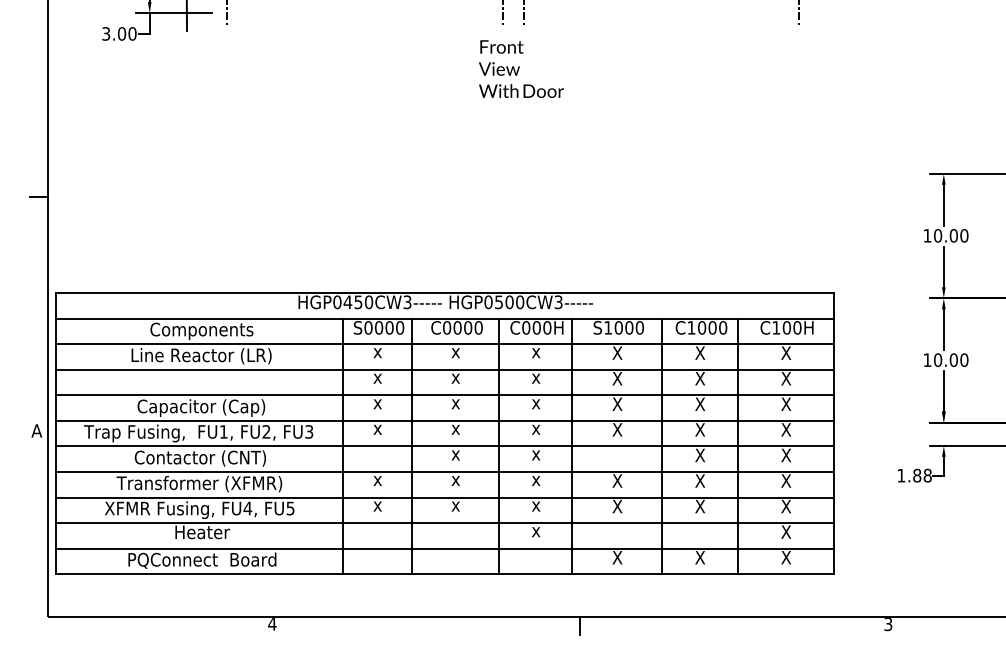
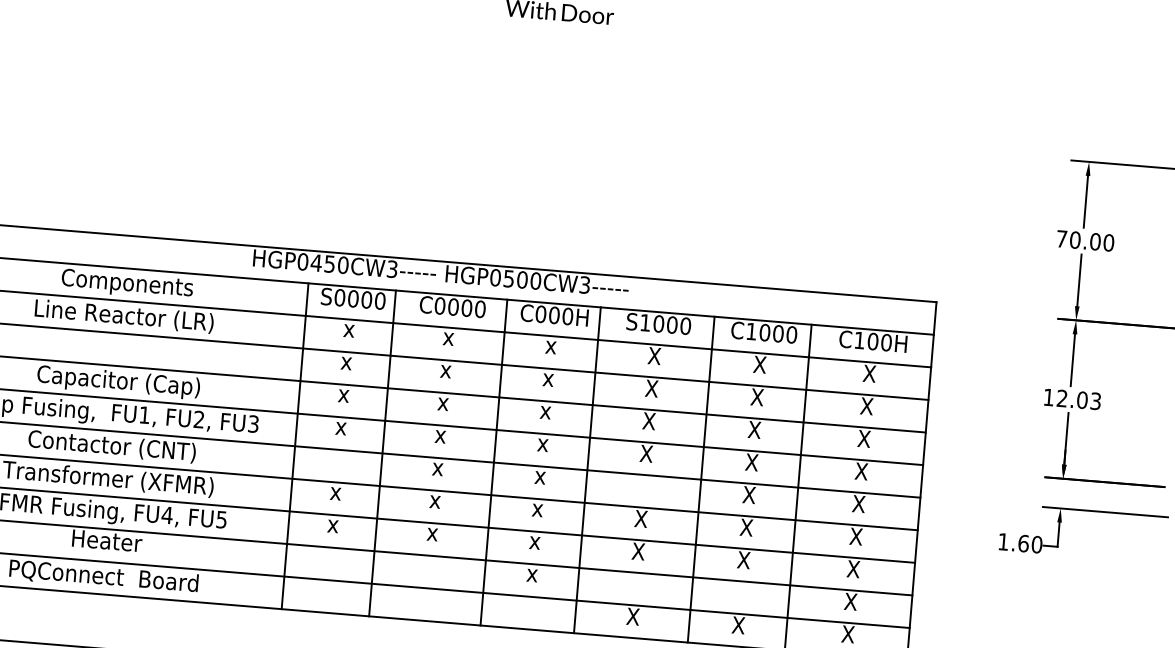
text: (927, 235) -> (1061, 238), 10.00 -> 70.00
text: (951, 360) -> (1079, 400), 10.00 -> 12.03
text: (922, 475) -> (1030, 543), 1.88 -> 1.60

